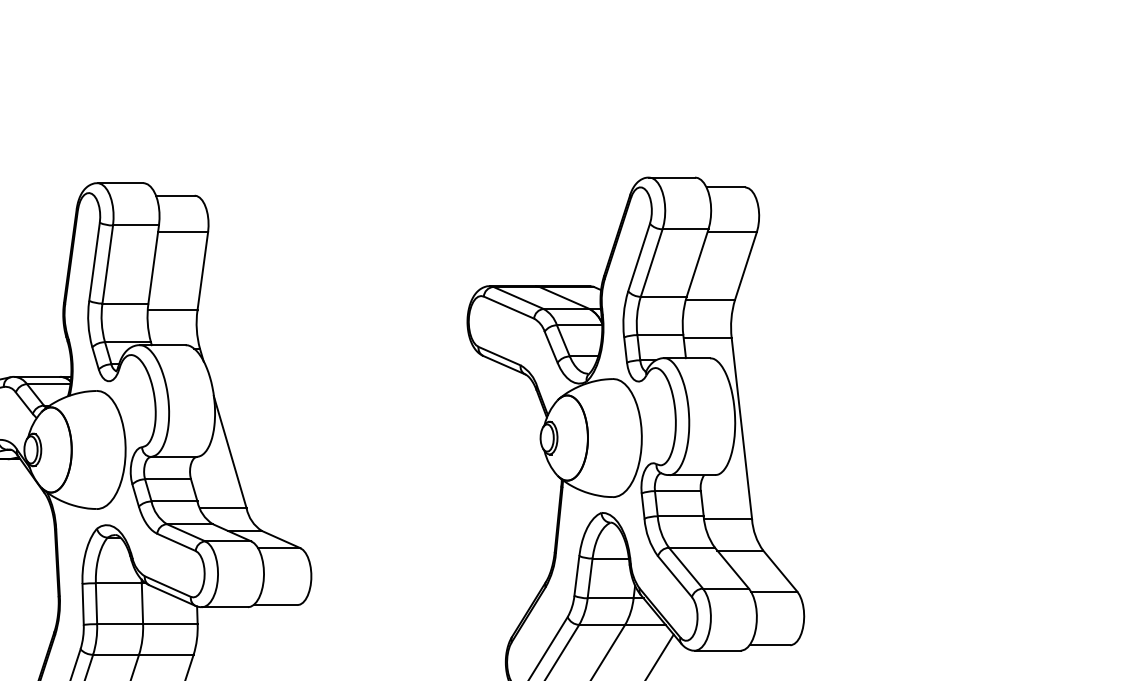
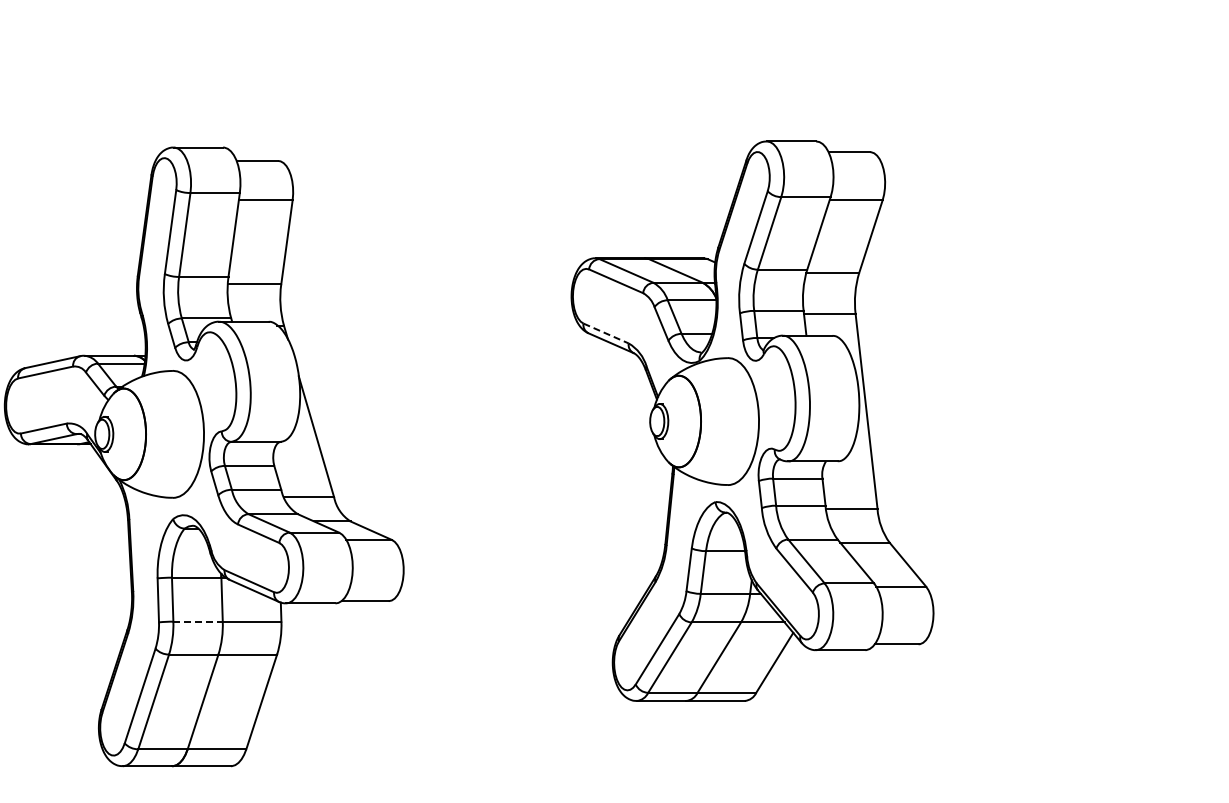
line: (500, 356) -> (606, 333), solid -> dashed
line: (120, 624) -> (198, 621), solid -> dashed

